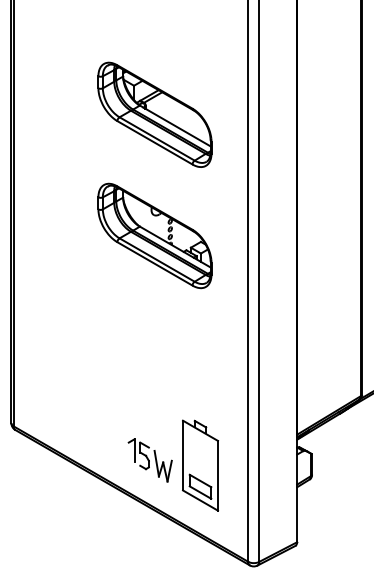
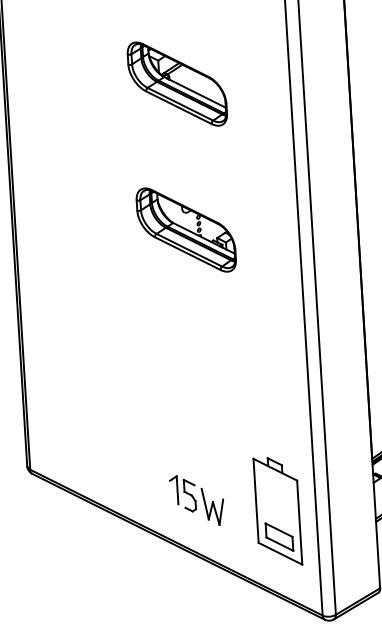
part: (154, 114) -> (176, 83), size x0.7
part: (154, 235) -> (185, 229), size x0.7
part: (200, 465) -> (277, 511), moved

